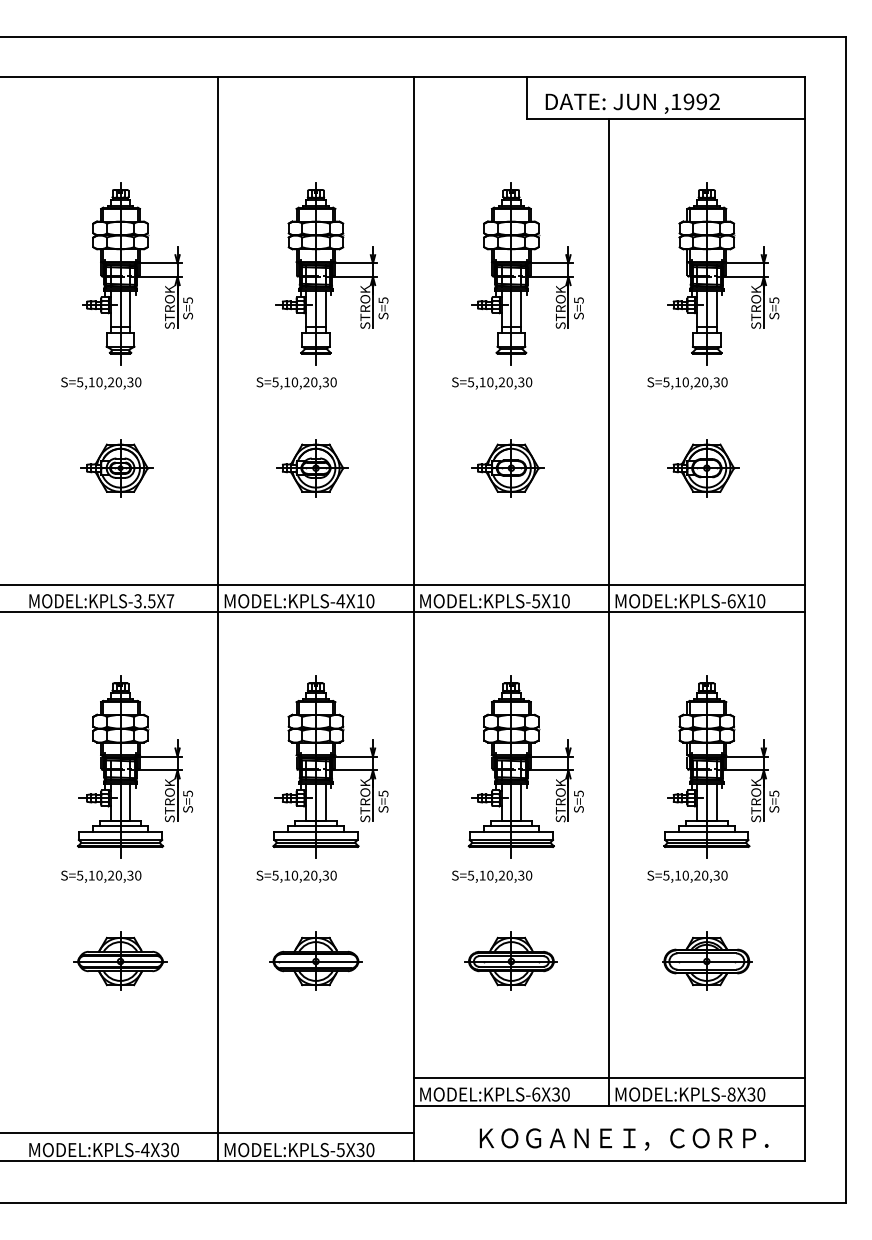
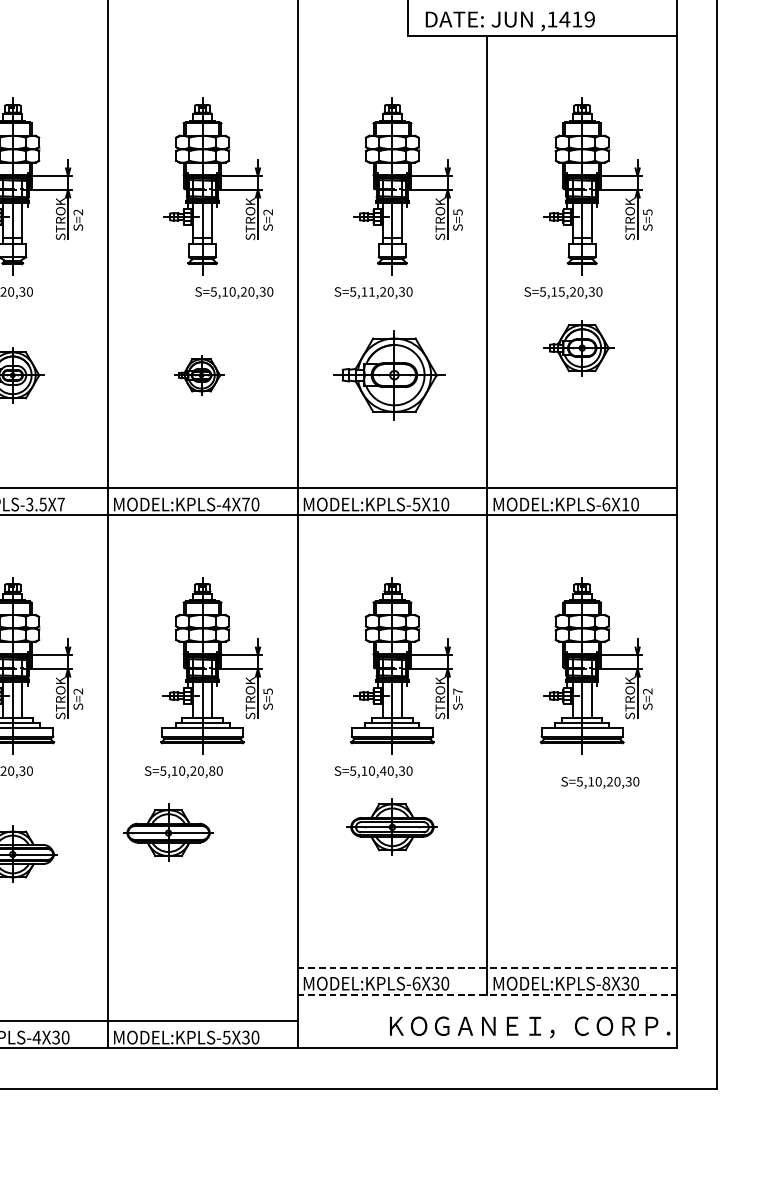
text: (701, 101) -> (577, 19), ,1992 -> ,1419
text: (188, 300) -> (78, 212), S=5 -> S=2
text: (383, 300) -> (268, 212), S=5 -> S=2
text: (490, 382) -> (372, 292), S=5,10,20,30 -> S=5,11,20,30
text: (685, 382) -> (561, 292), S=5,10,20,30 -> S=5,15,20,30
text: (296, 383) -> (234, 293), moved
part: (312, 468) -> (199, 375), size x0.7
part: (507, 468) -> (388, 375), size x1.6
part: (703, 468) -> (578, 348), moved
text: (360, 601) -> (245, 504), MODEL:KPLS-4X10 -> MODEL:KPLS-4X70
text: (187, 793) -> (77, 691), S=5 -> S=2
text: (578, 793) -> (457, 691), S=5 -> S=7
text: (774, 793) -> (647, 691), S=5 -> S=2
text: (325, 875) -> (211, 770), S=5,10,20,30 -> S=5,10,20,80
text: (501, 875) -> (382, 770), S=5,10,20,30 -> S=5,10,40,30
text: (687, 876) -> (600, 782), moved
part: (315, 960) -> (168, 832), moved
part: (510, 960) -> (391, 826), moved
part: (707, 960) -> (582, 853), removed
line: (609, 1077) -> (487, 967), solid -> dashed
line: (609, 1105) -> (487, 994), solid -> dashed
text: (623, 1139) -> (529, 1027), moved

